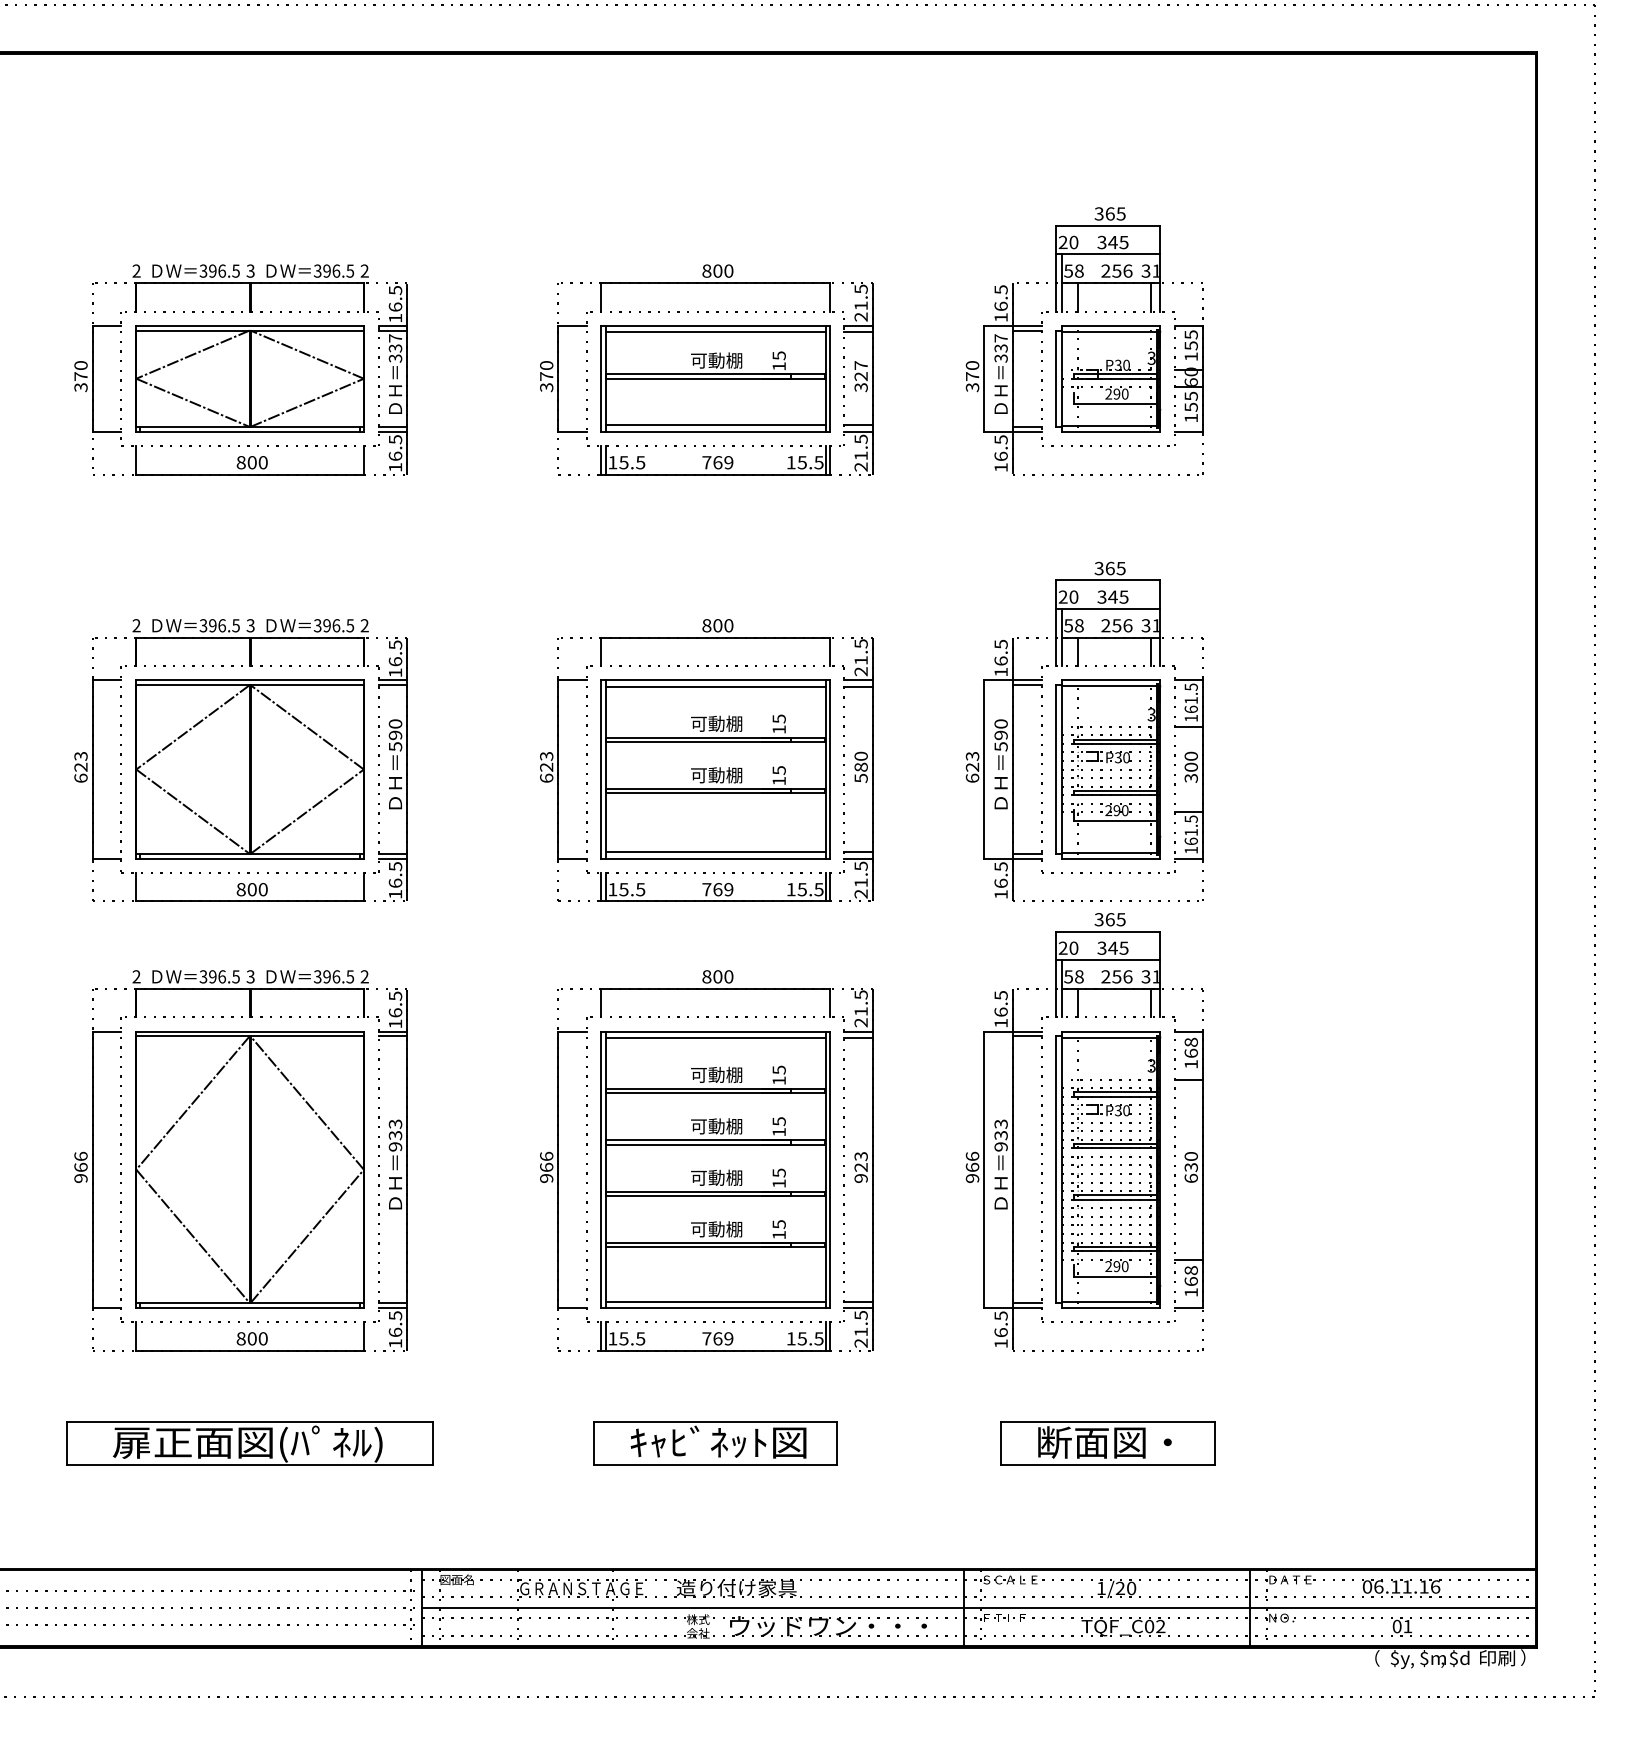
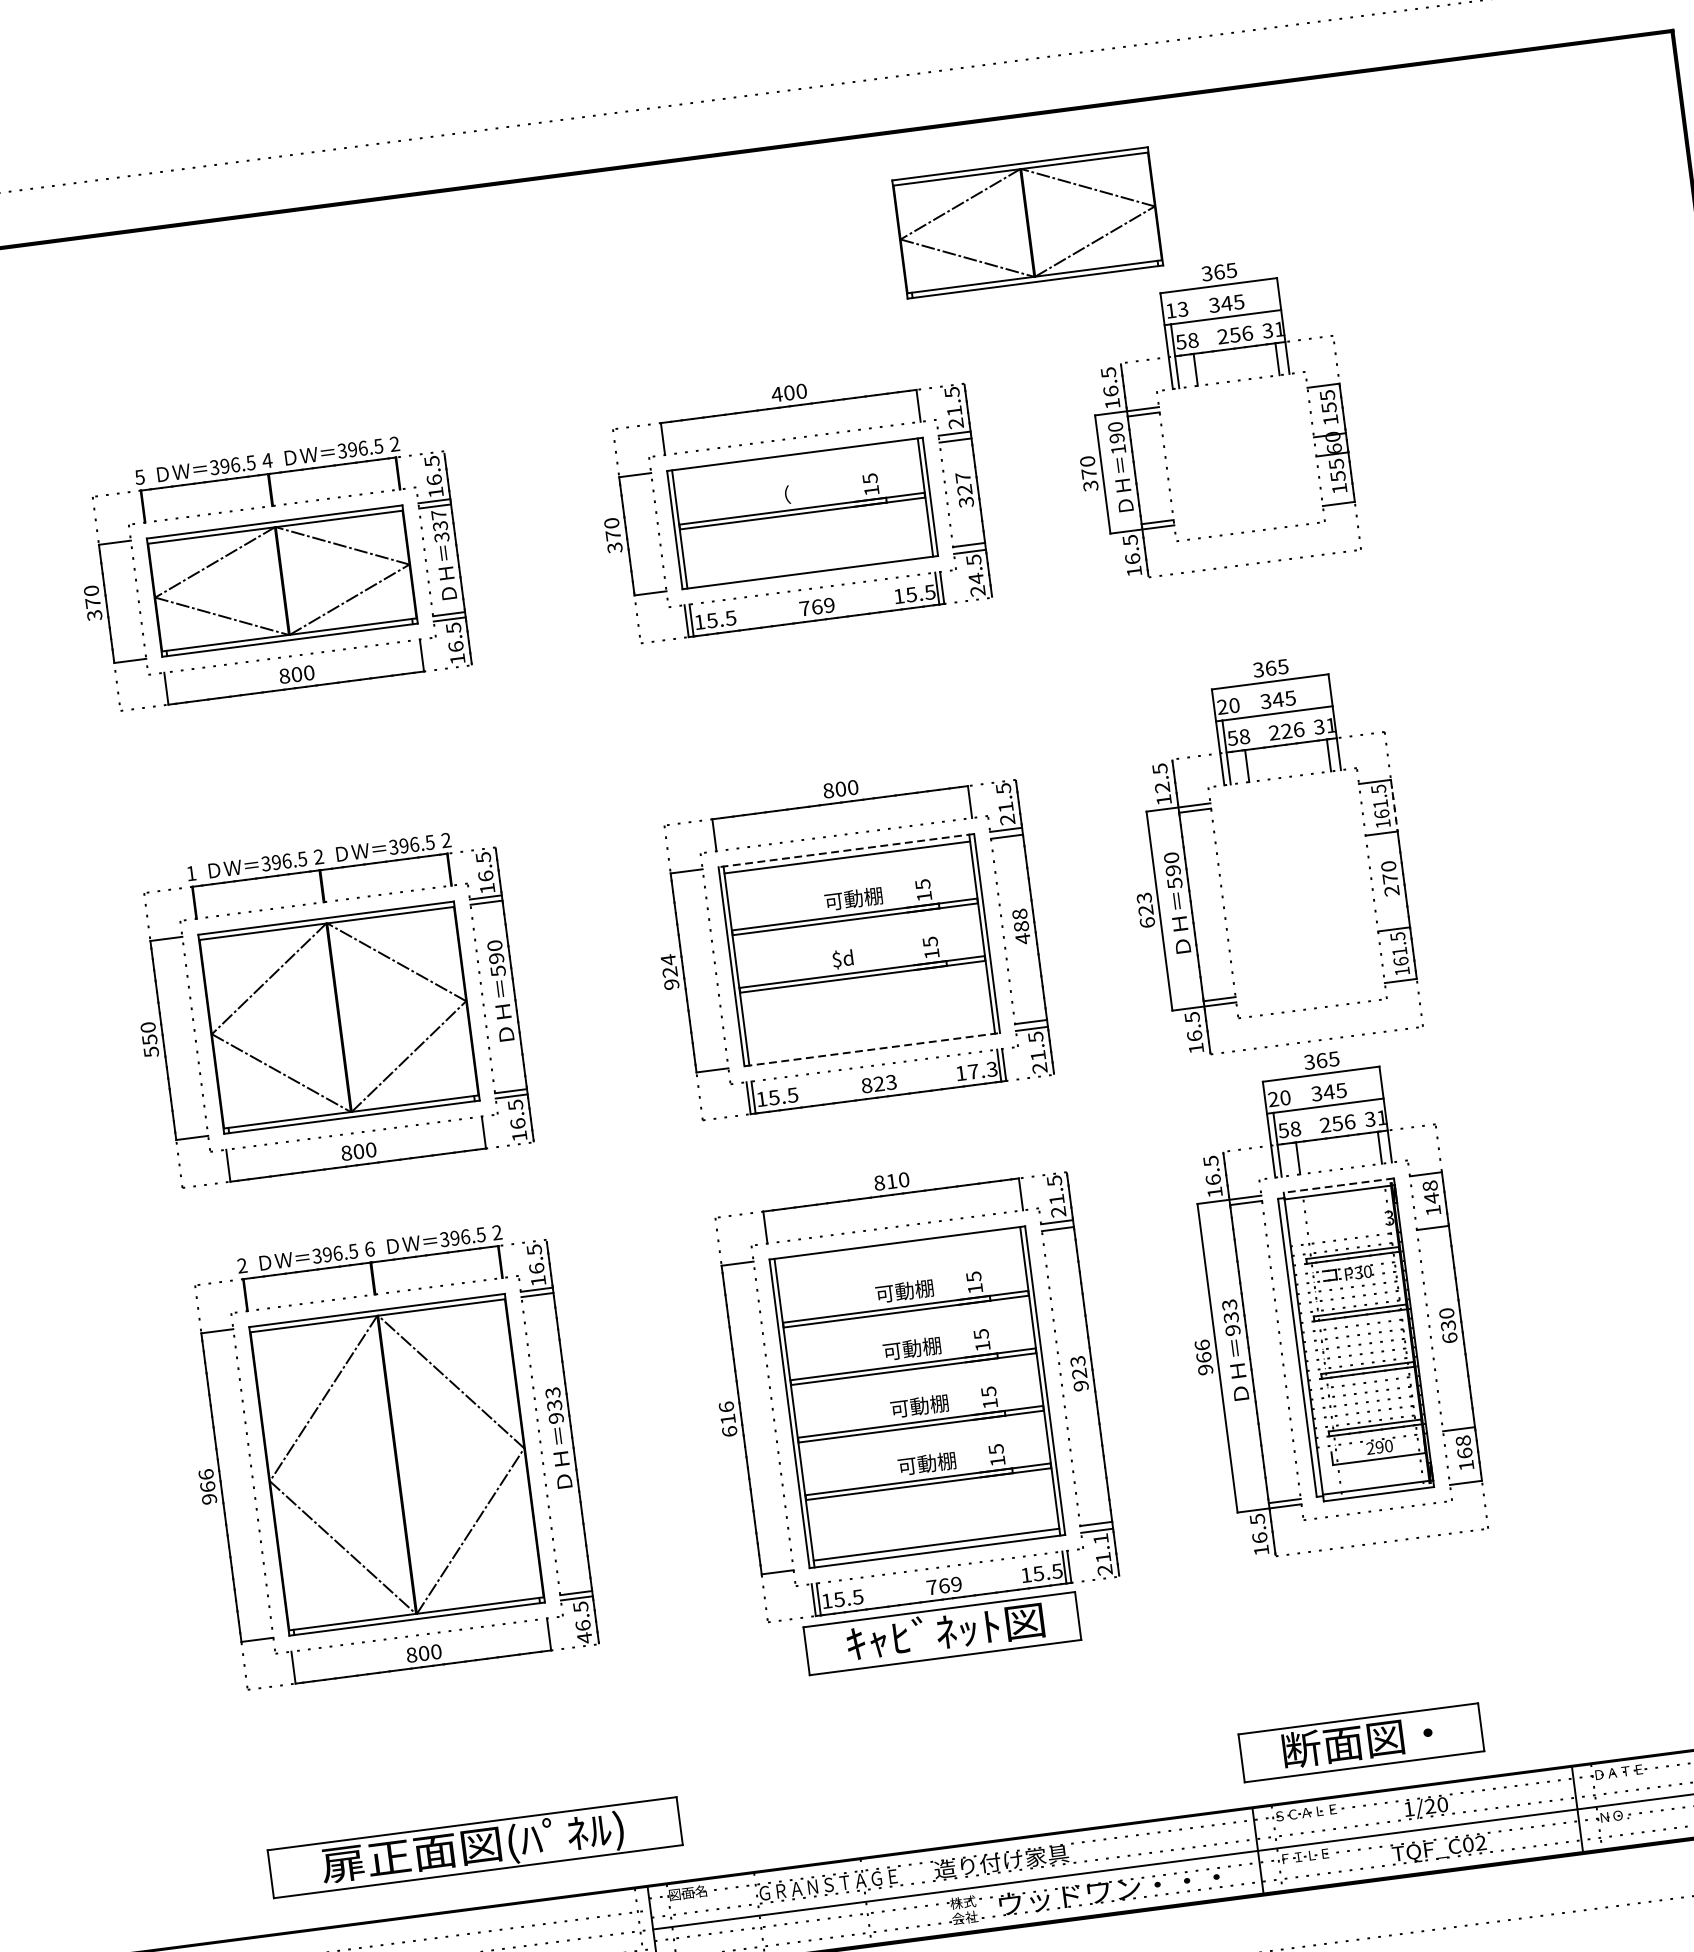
part: (946, 148) -> (1027, 222), added
text: (1068, 242) -> (1176, 310), 20 -> 13
text: (136, 270) -> (139, 476), 2 -> 5
text: (250, 270) -> (267, 460), 3 -> 4
text: (706, 270) -> (776, 393), 800 -> 400
line: (715, 331) -> (795, 460), removed
text: (1000, 348) -> (1116, 438), 337 -> 190
text: (716, 360) -> (800, 493), 可動棚 -> （
part: (1108, 378) -> (1241, 456), removed
line: (715, 425) -> (809, 565), removed
text: (860, 456) -> (975, 579), 21.5 -> 24.5
text: (136, 625) -> (191, 873), 2 -> 1
text: (250, 625) -> (318, 856), 3 -> 2
text: (1116, 625) -> (1286, 731), 256 -> 226
text: (1000, 660) -> (1161, 787), 16.5 -> 12.5
line: (715, 680) -> (846, 850), solid -> dashed
line: (1203, 704) -> (1394, 806), solid -> dashed
text: (80, 766) -> (149, 1038), 623 -> 550
text: (546, 766) -> (669, 971), 623 -> 924
text: (860, 767) -> (1020, 926), 580 -> 488
part: (1108, 769) -> (1298, 893), removed
text: (1190, 772) -> (1390, 884), 300 -> 270
text: (716, 775) -> (861, 956), 可動棚 -> $d
line: (715, 852) -> (871, 1042), removed
line: (716, 858) -> (873, 1049), solid -> dashed
text: (717, 889) -> (878, 1083), 769 -> 823
text: (810, 889) -> (982, 1070), 15.5 -> 17.3
text: (250, 976) -> (369, 1248), 3 -> 6
text: (717, 976) -> (891, 1181), 800 -> 810
line: (1110, 1031) -> (1338, 1185), solid -> dashed
line: (715, 1037) -> (897, 1249), removed
text: (1190, 1053) -> (1430, 1198), 168 -> 148
text: (546, 1172) -> (728, 1424), 966 -> 616
text: (860, 1315) -> (1100, 1539), 21.5 -> 21.1
text: (395, 1343) -> (584, 1637), 16.5 -> 46.5
part: (249, 1443) -> (474, 1847), moved
part: (715, 1443) -> (942, 1633), moved
part: (1107, 1443) -> (1360, 1742), moved

